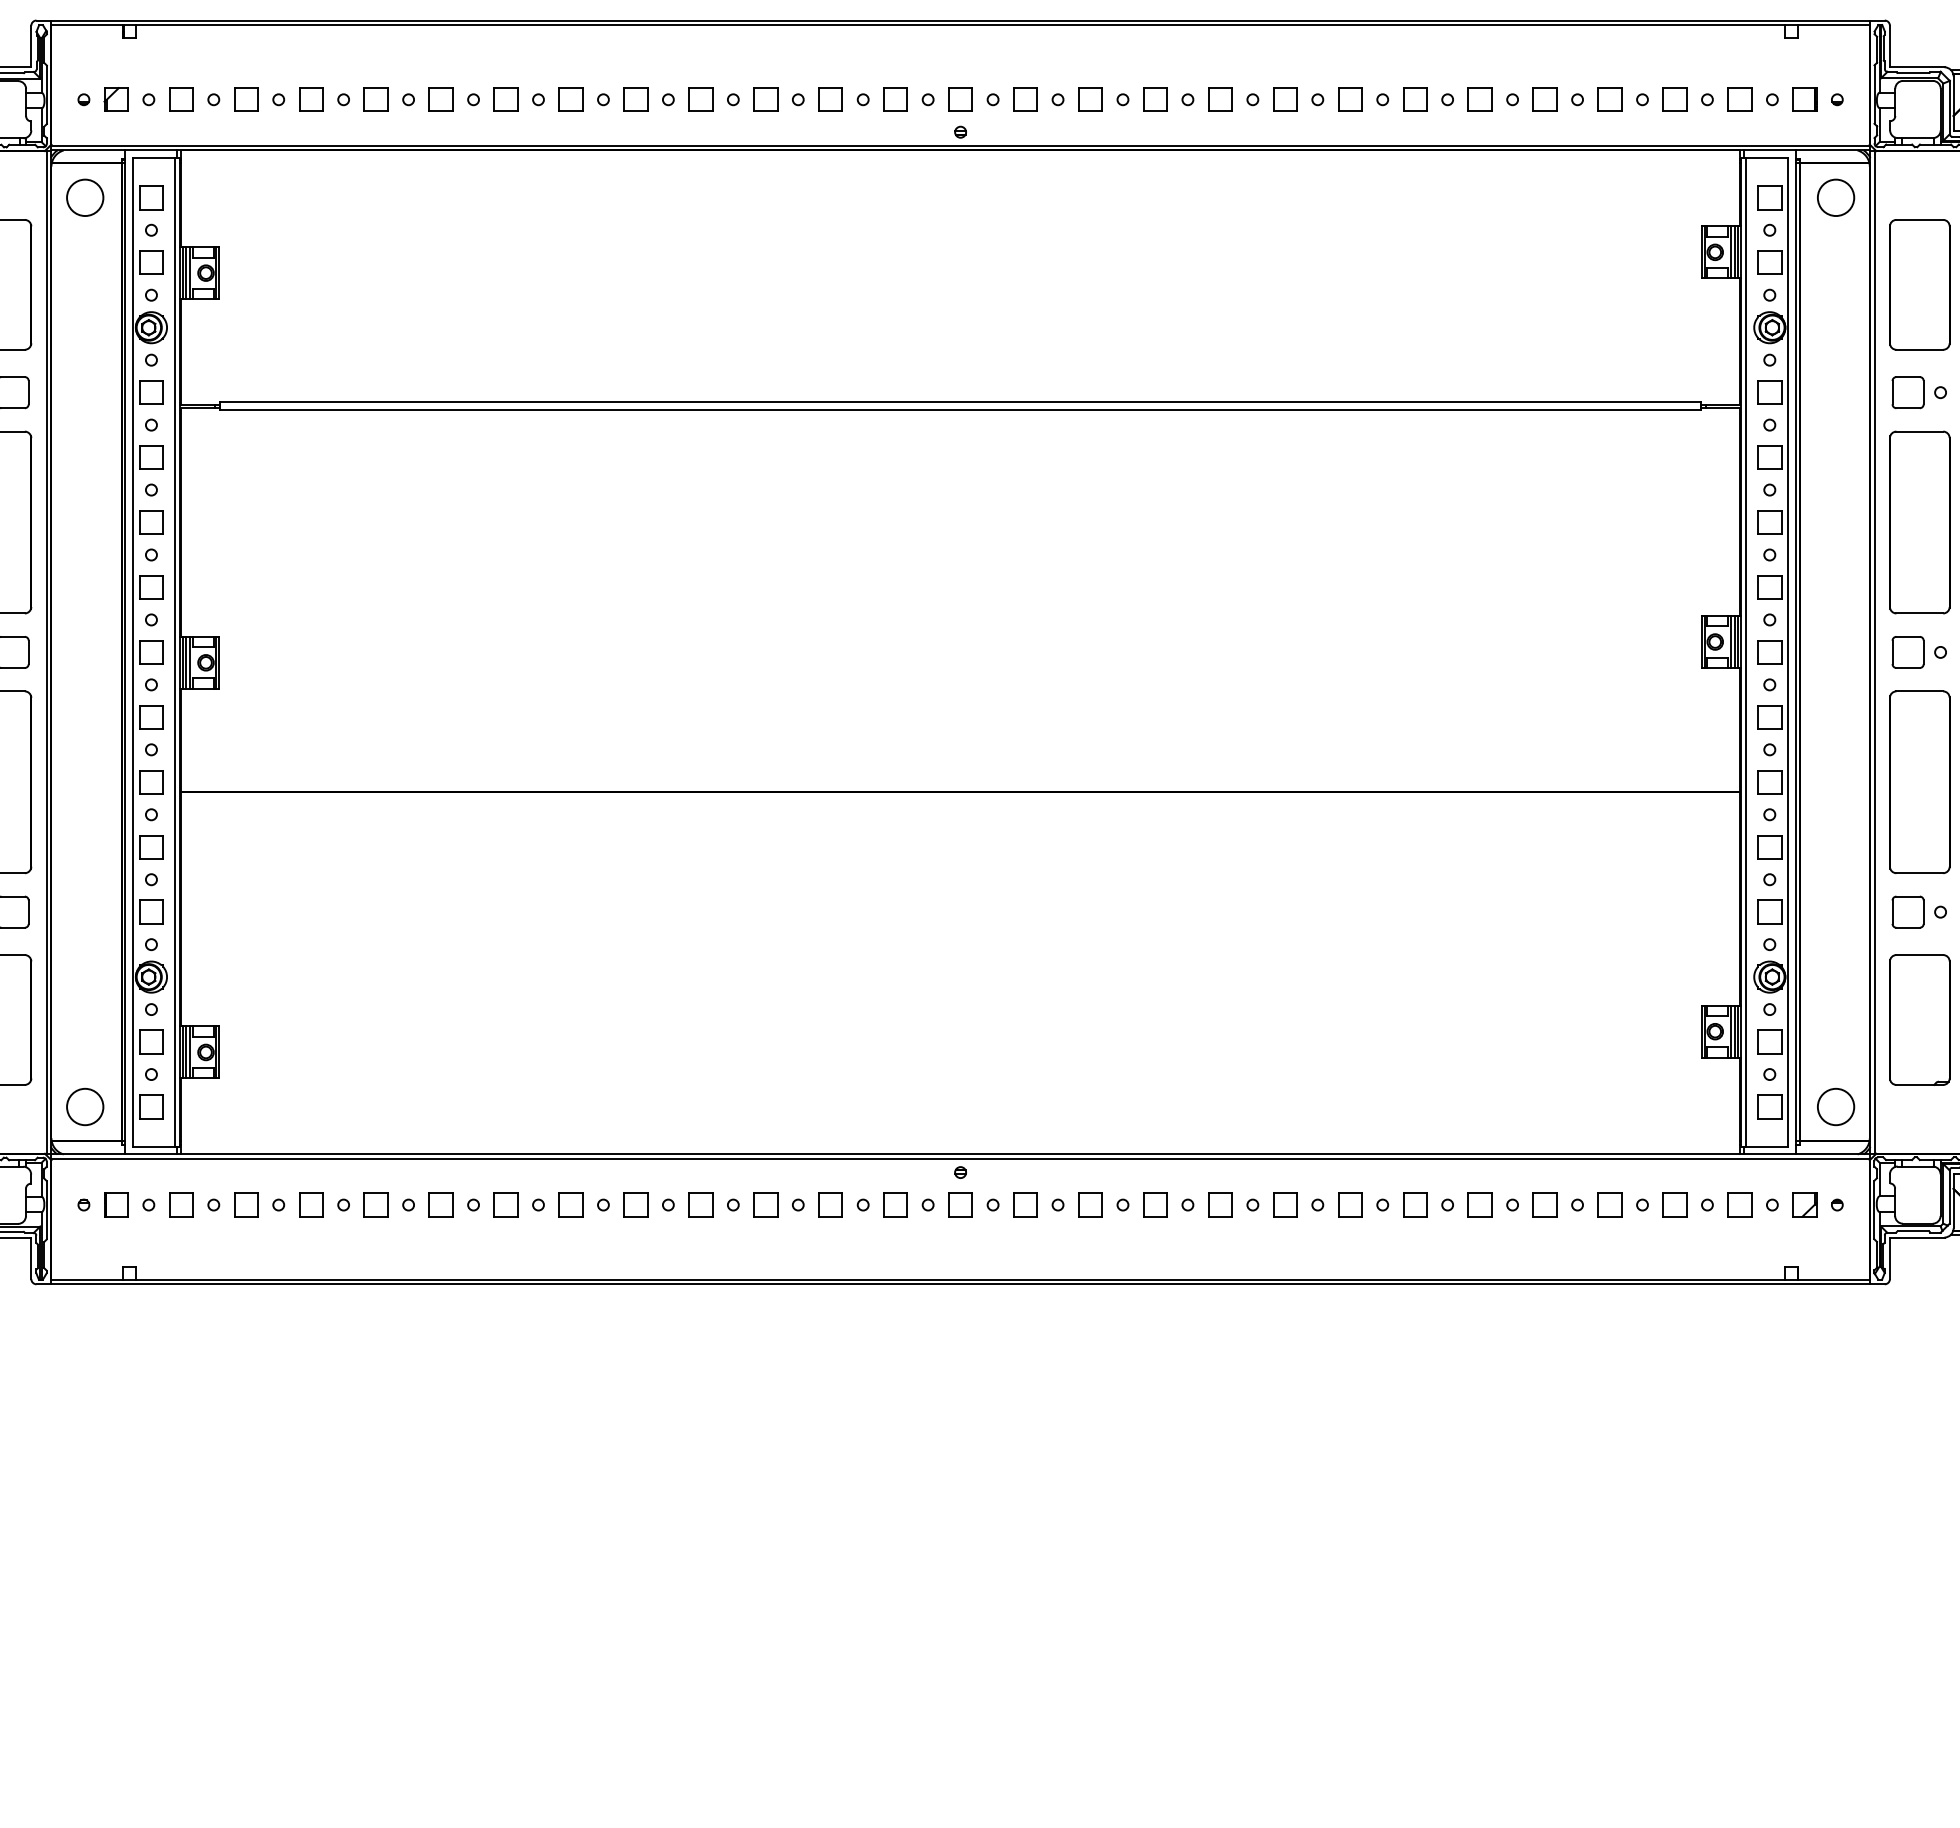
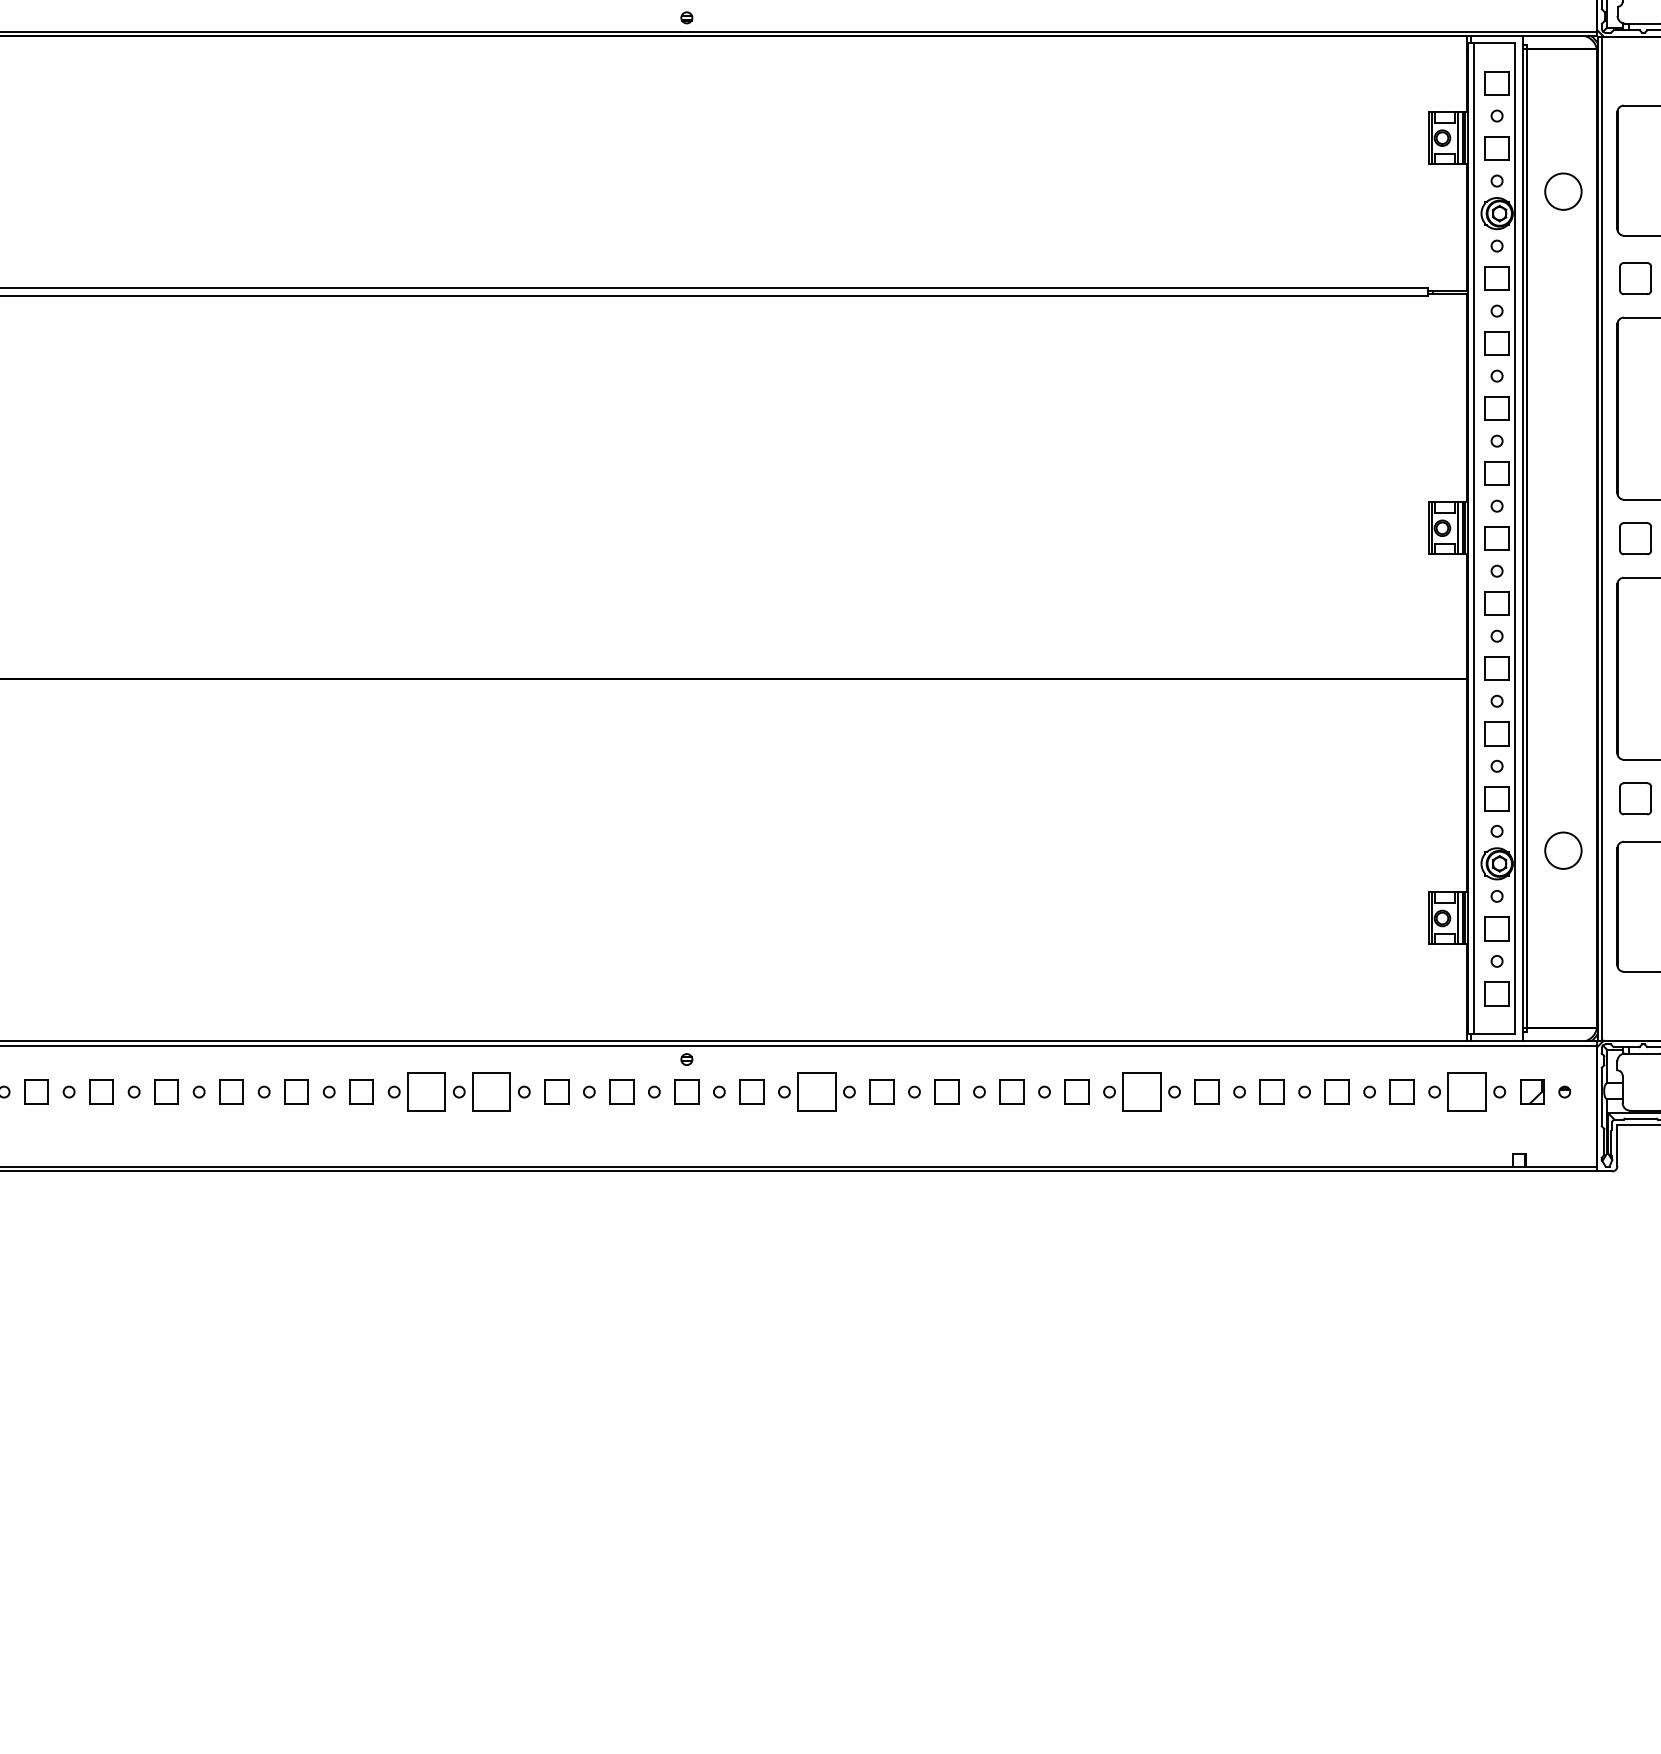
circle: (1836, 197) -> (1563, 191), moved
circle: (1836, 1107) -> (1563, 851), moved
part: (700, 1204) -> (426, 1091), size x1.6
part: (765, 1204) -> (491, 1091), size x1.6
part: (1090, 1204) -> (816, 1091), size x1.6
part: (1415, 1204) -> (1142, 1091), size x1.6
part: (1739, 1204) -> (1466, 1091), size x1.6

